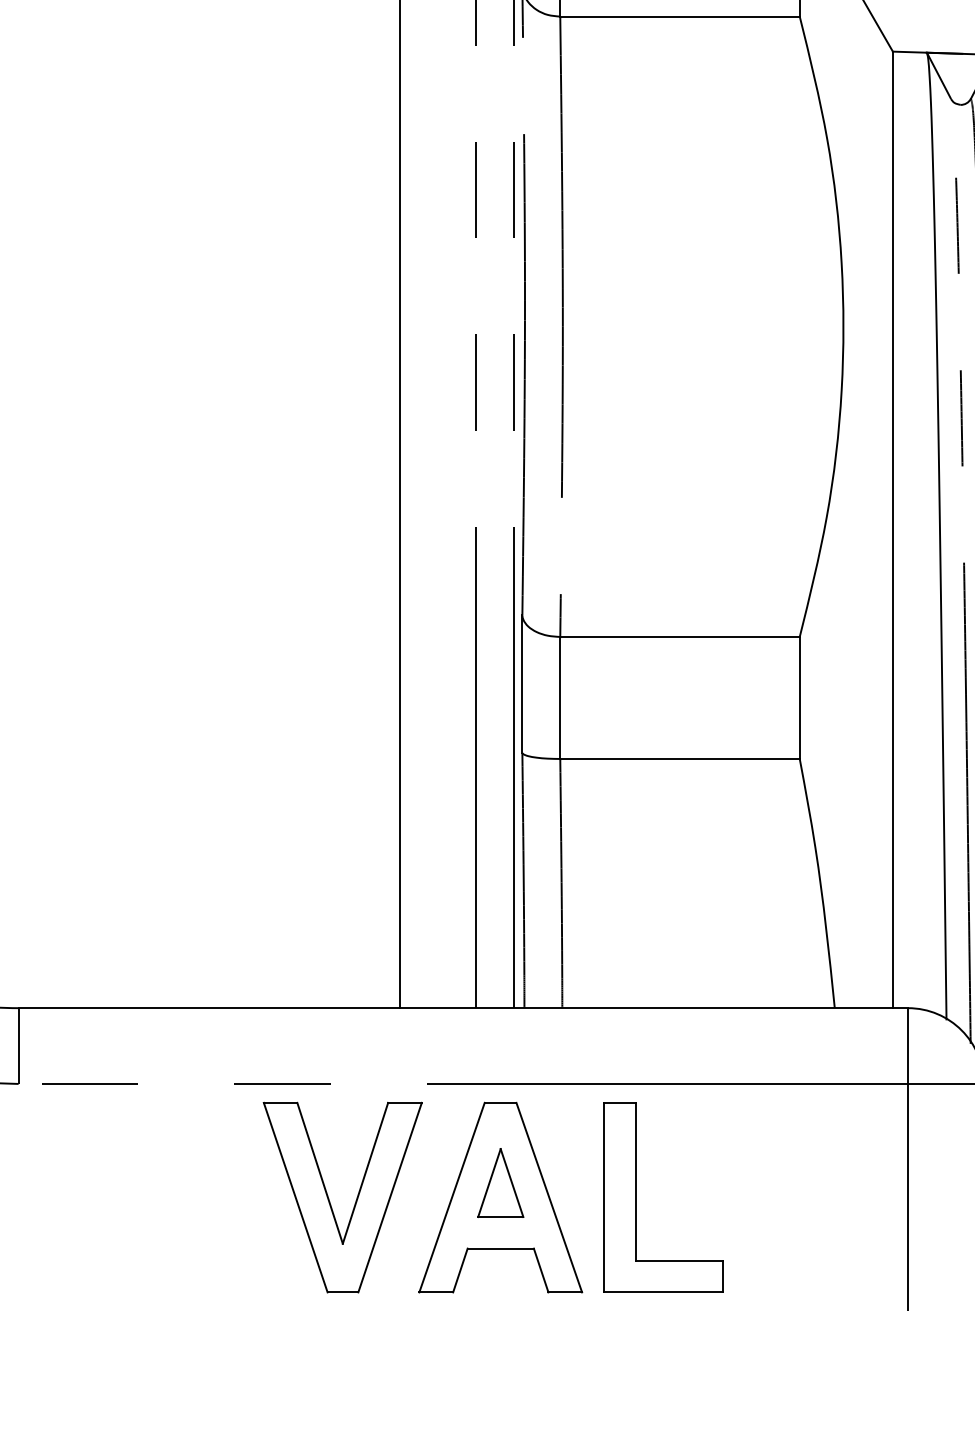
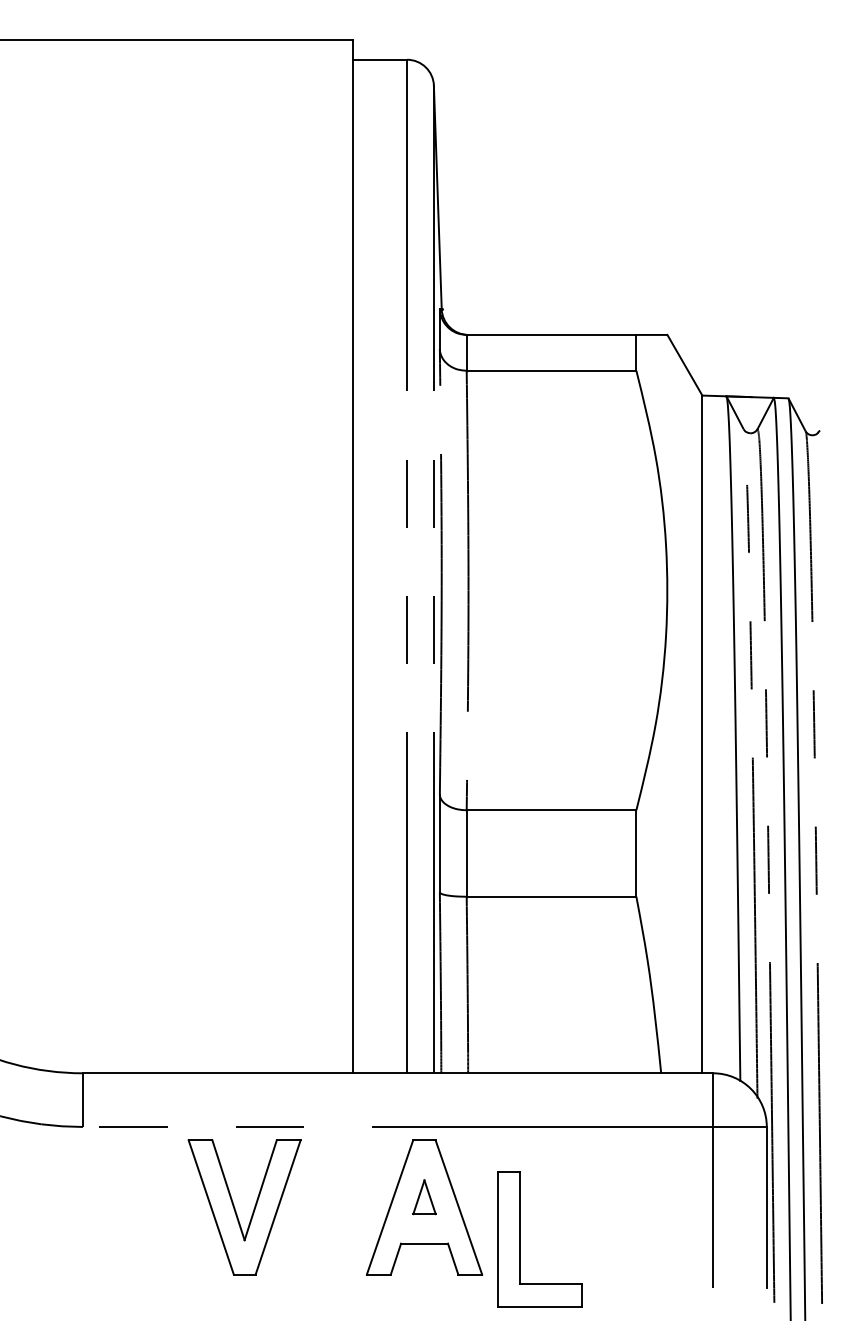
part: (500, 1183) -> (424, 1197), size x0.7
part: (636, 1197) -> (520, 1239), moved
part: (331, 1203) -> (236, 1211), moved

